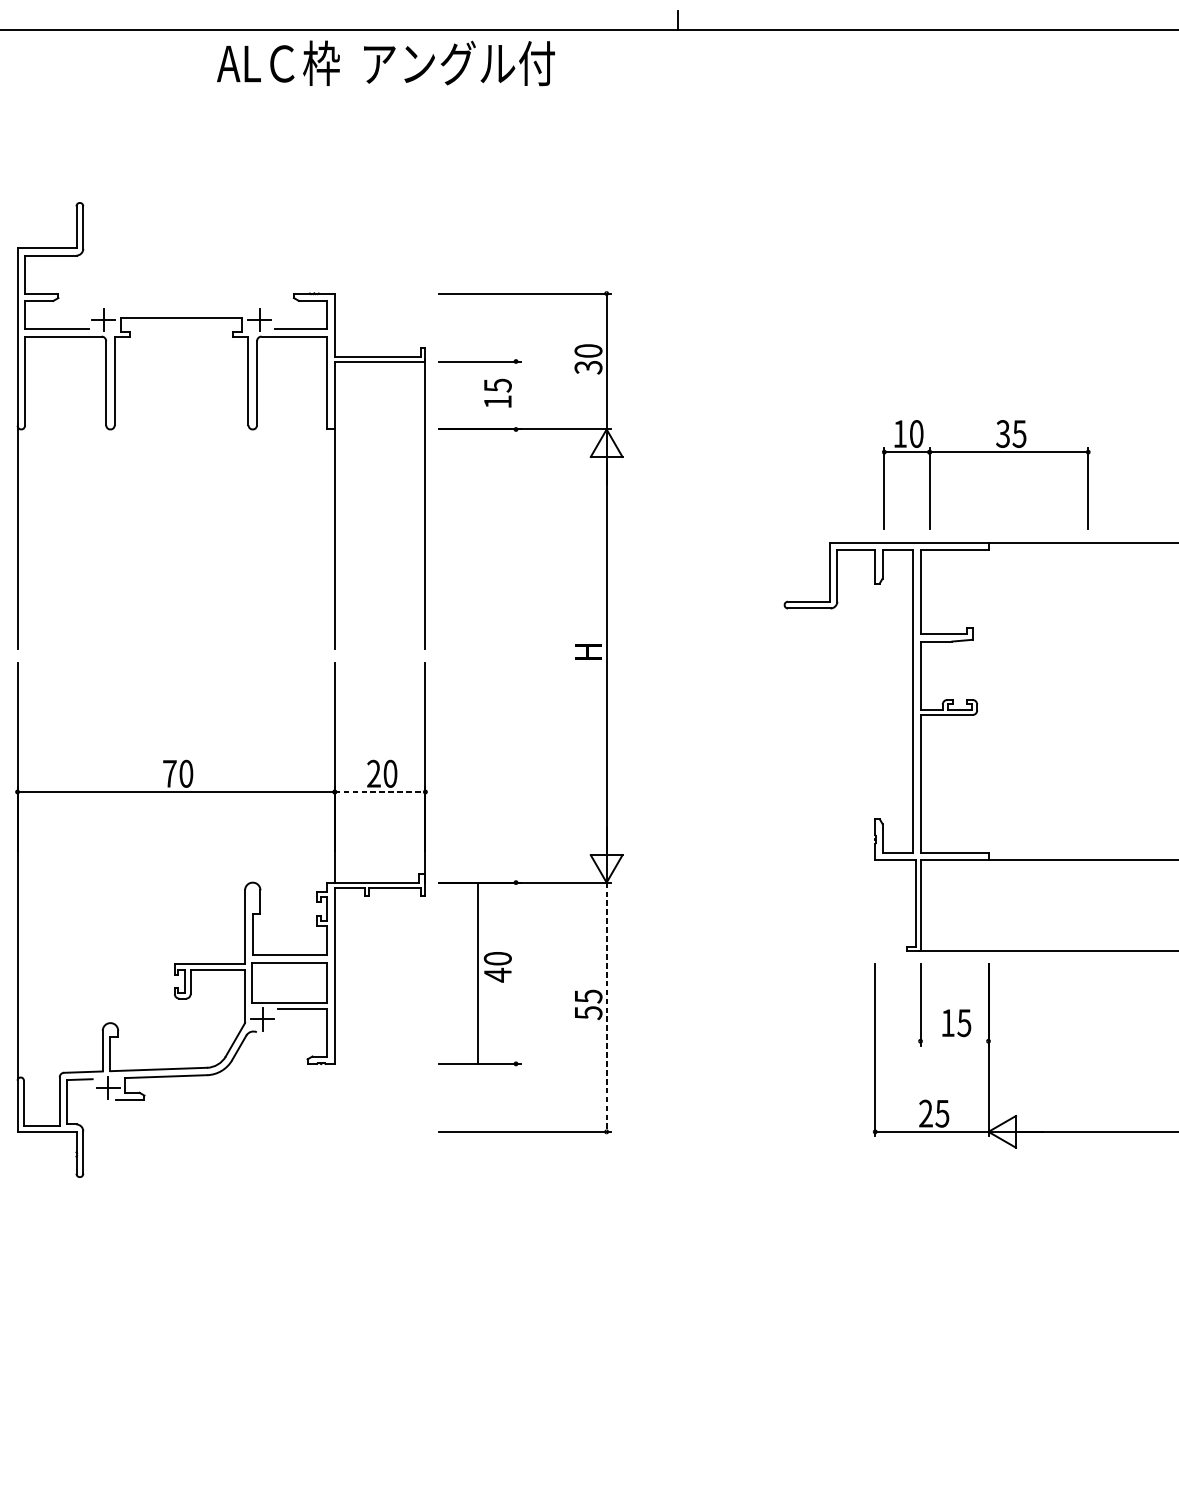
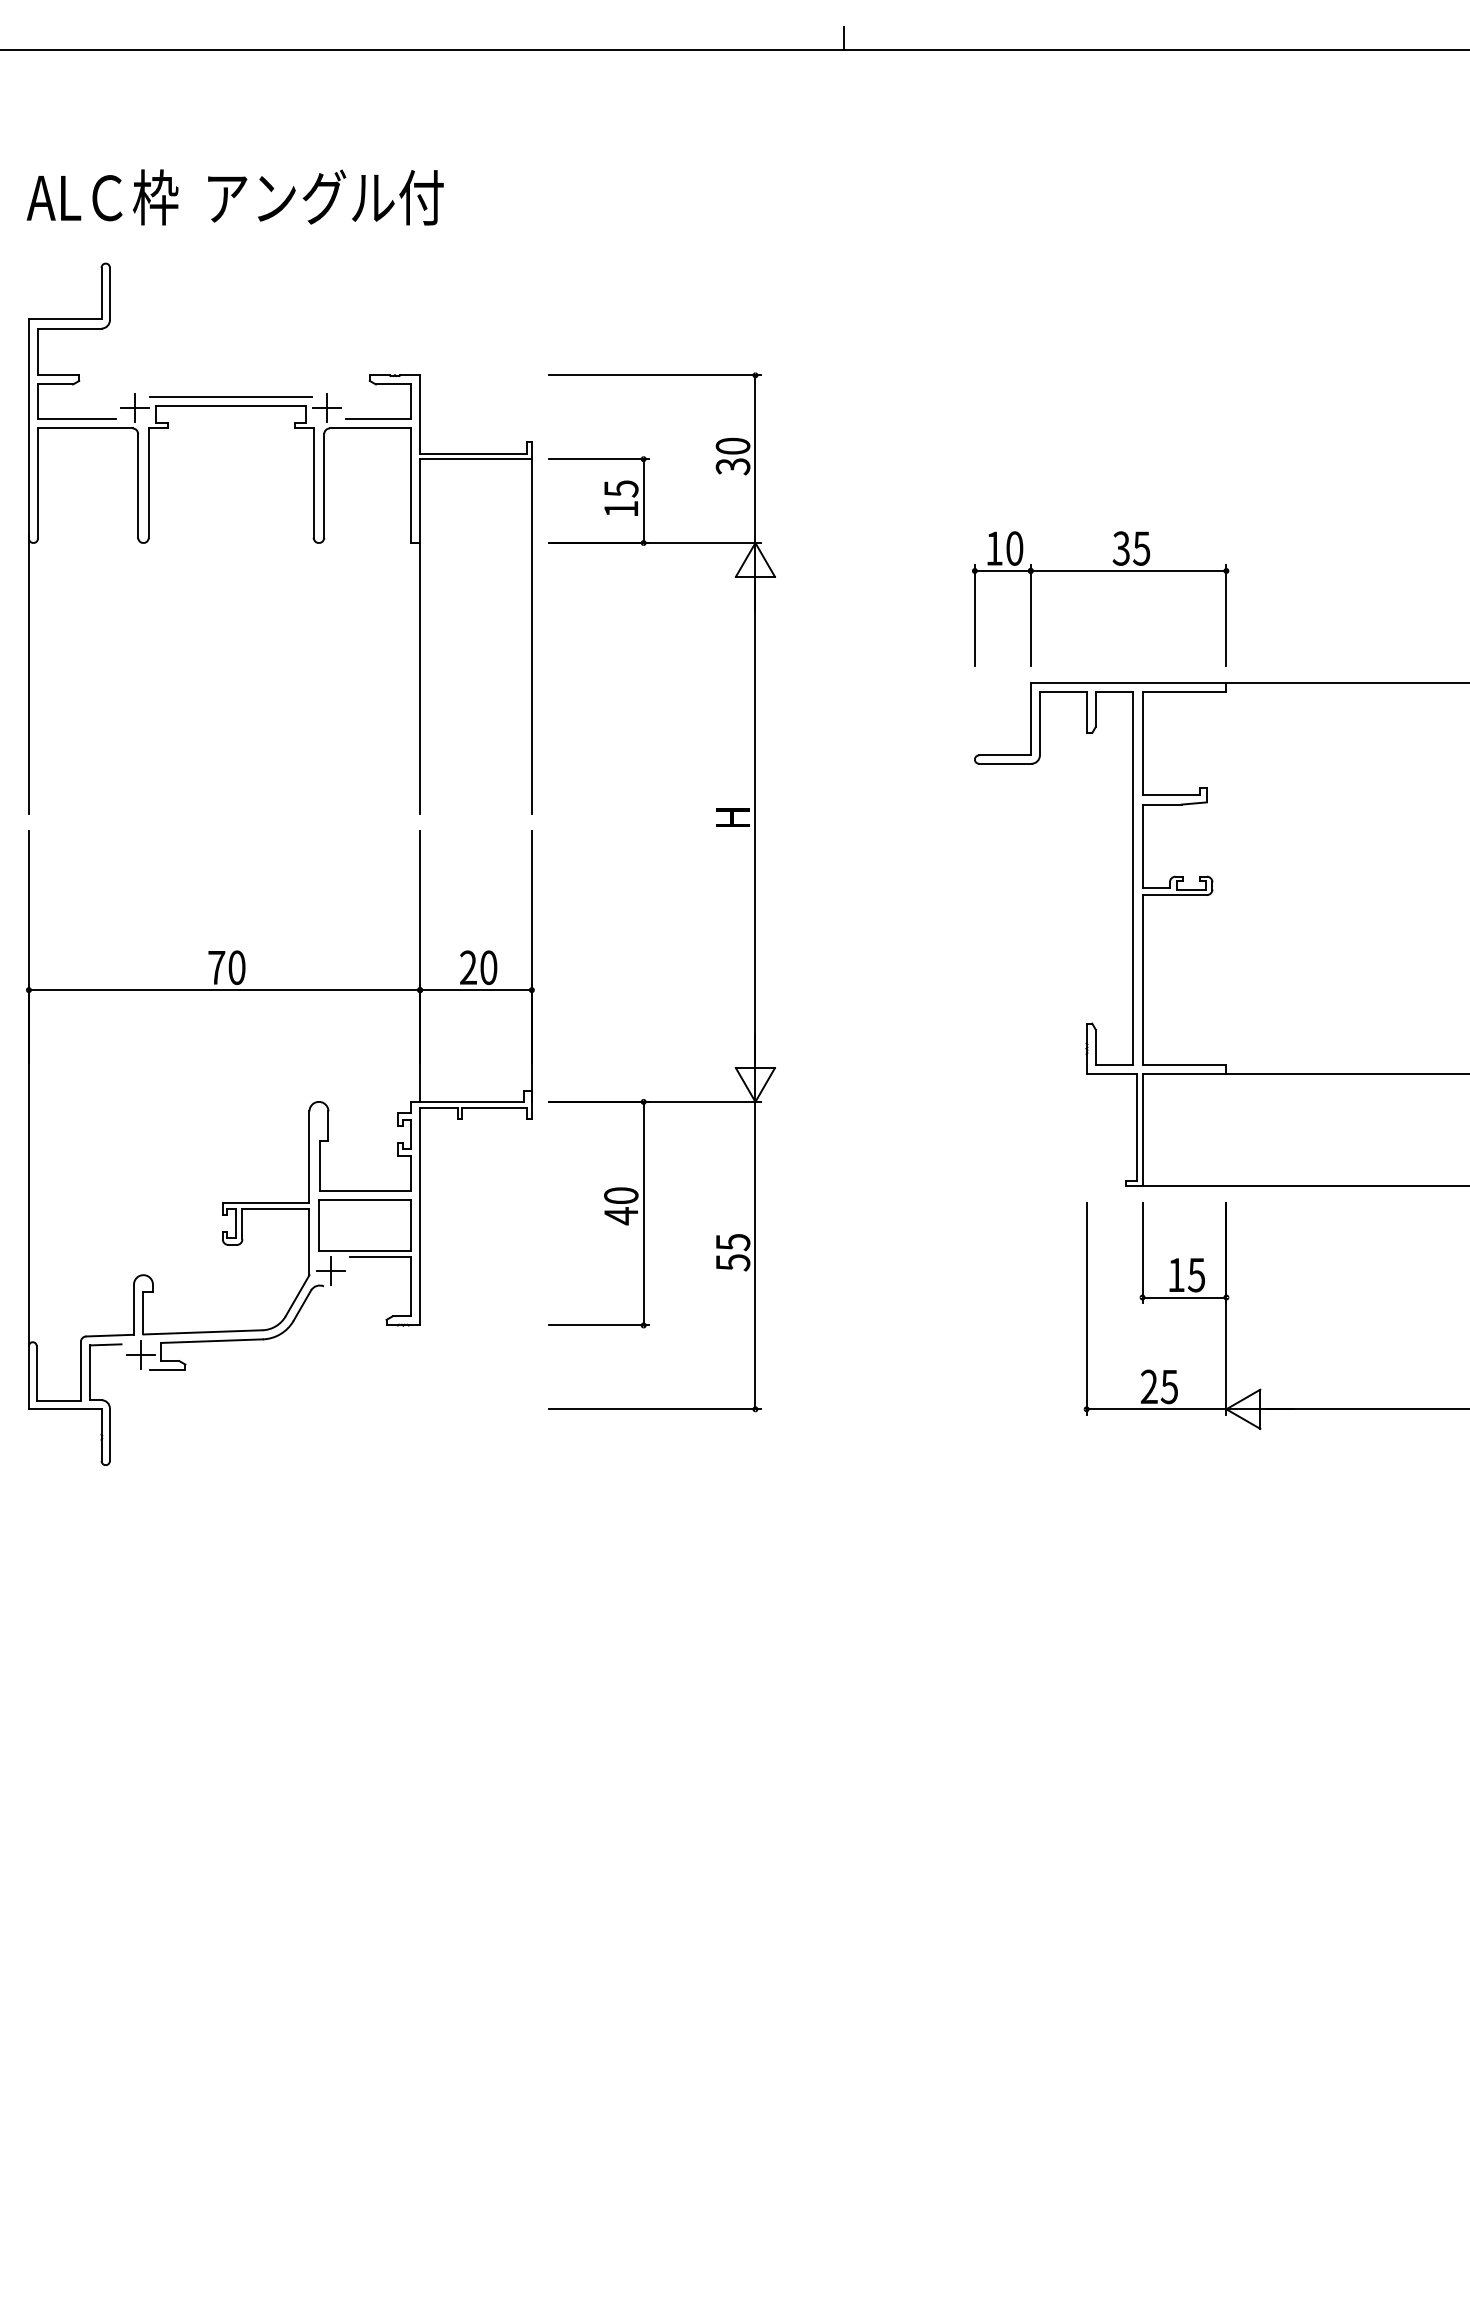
text: (385, 63) -> (234, 197), moved
line: (181, 311) -> (231, 397), added
line: (515, 395) -> (643, 501), added
part: (986, 452) -> (1100, 571), moved
line: (380, 792) -> (476, 990), dashed -> solid
line: (477, 973) -> (643, 1213), moved
line: (606, 1007) -> (755, 1255), dashed -> solid
line: (954, 1041) -> (1184, 1297), added

